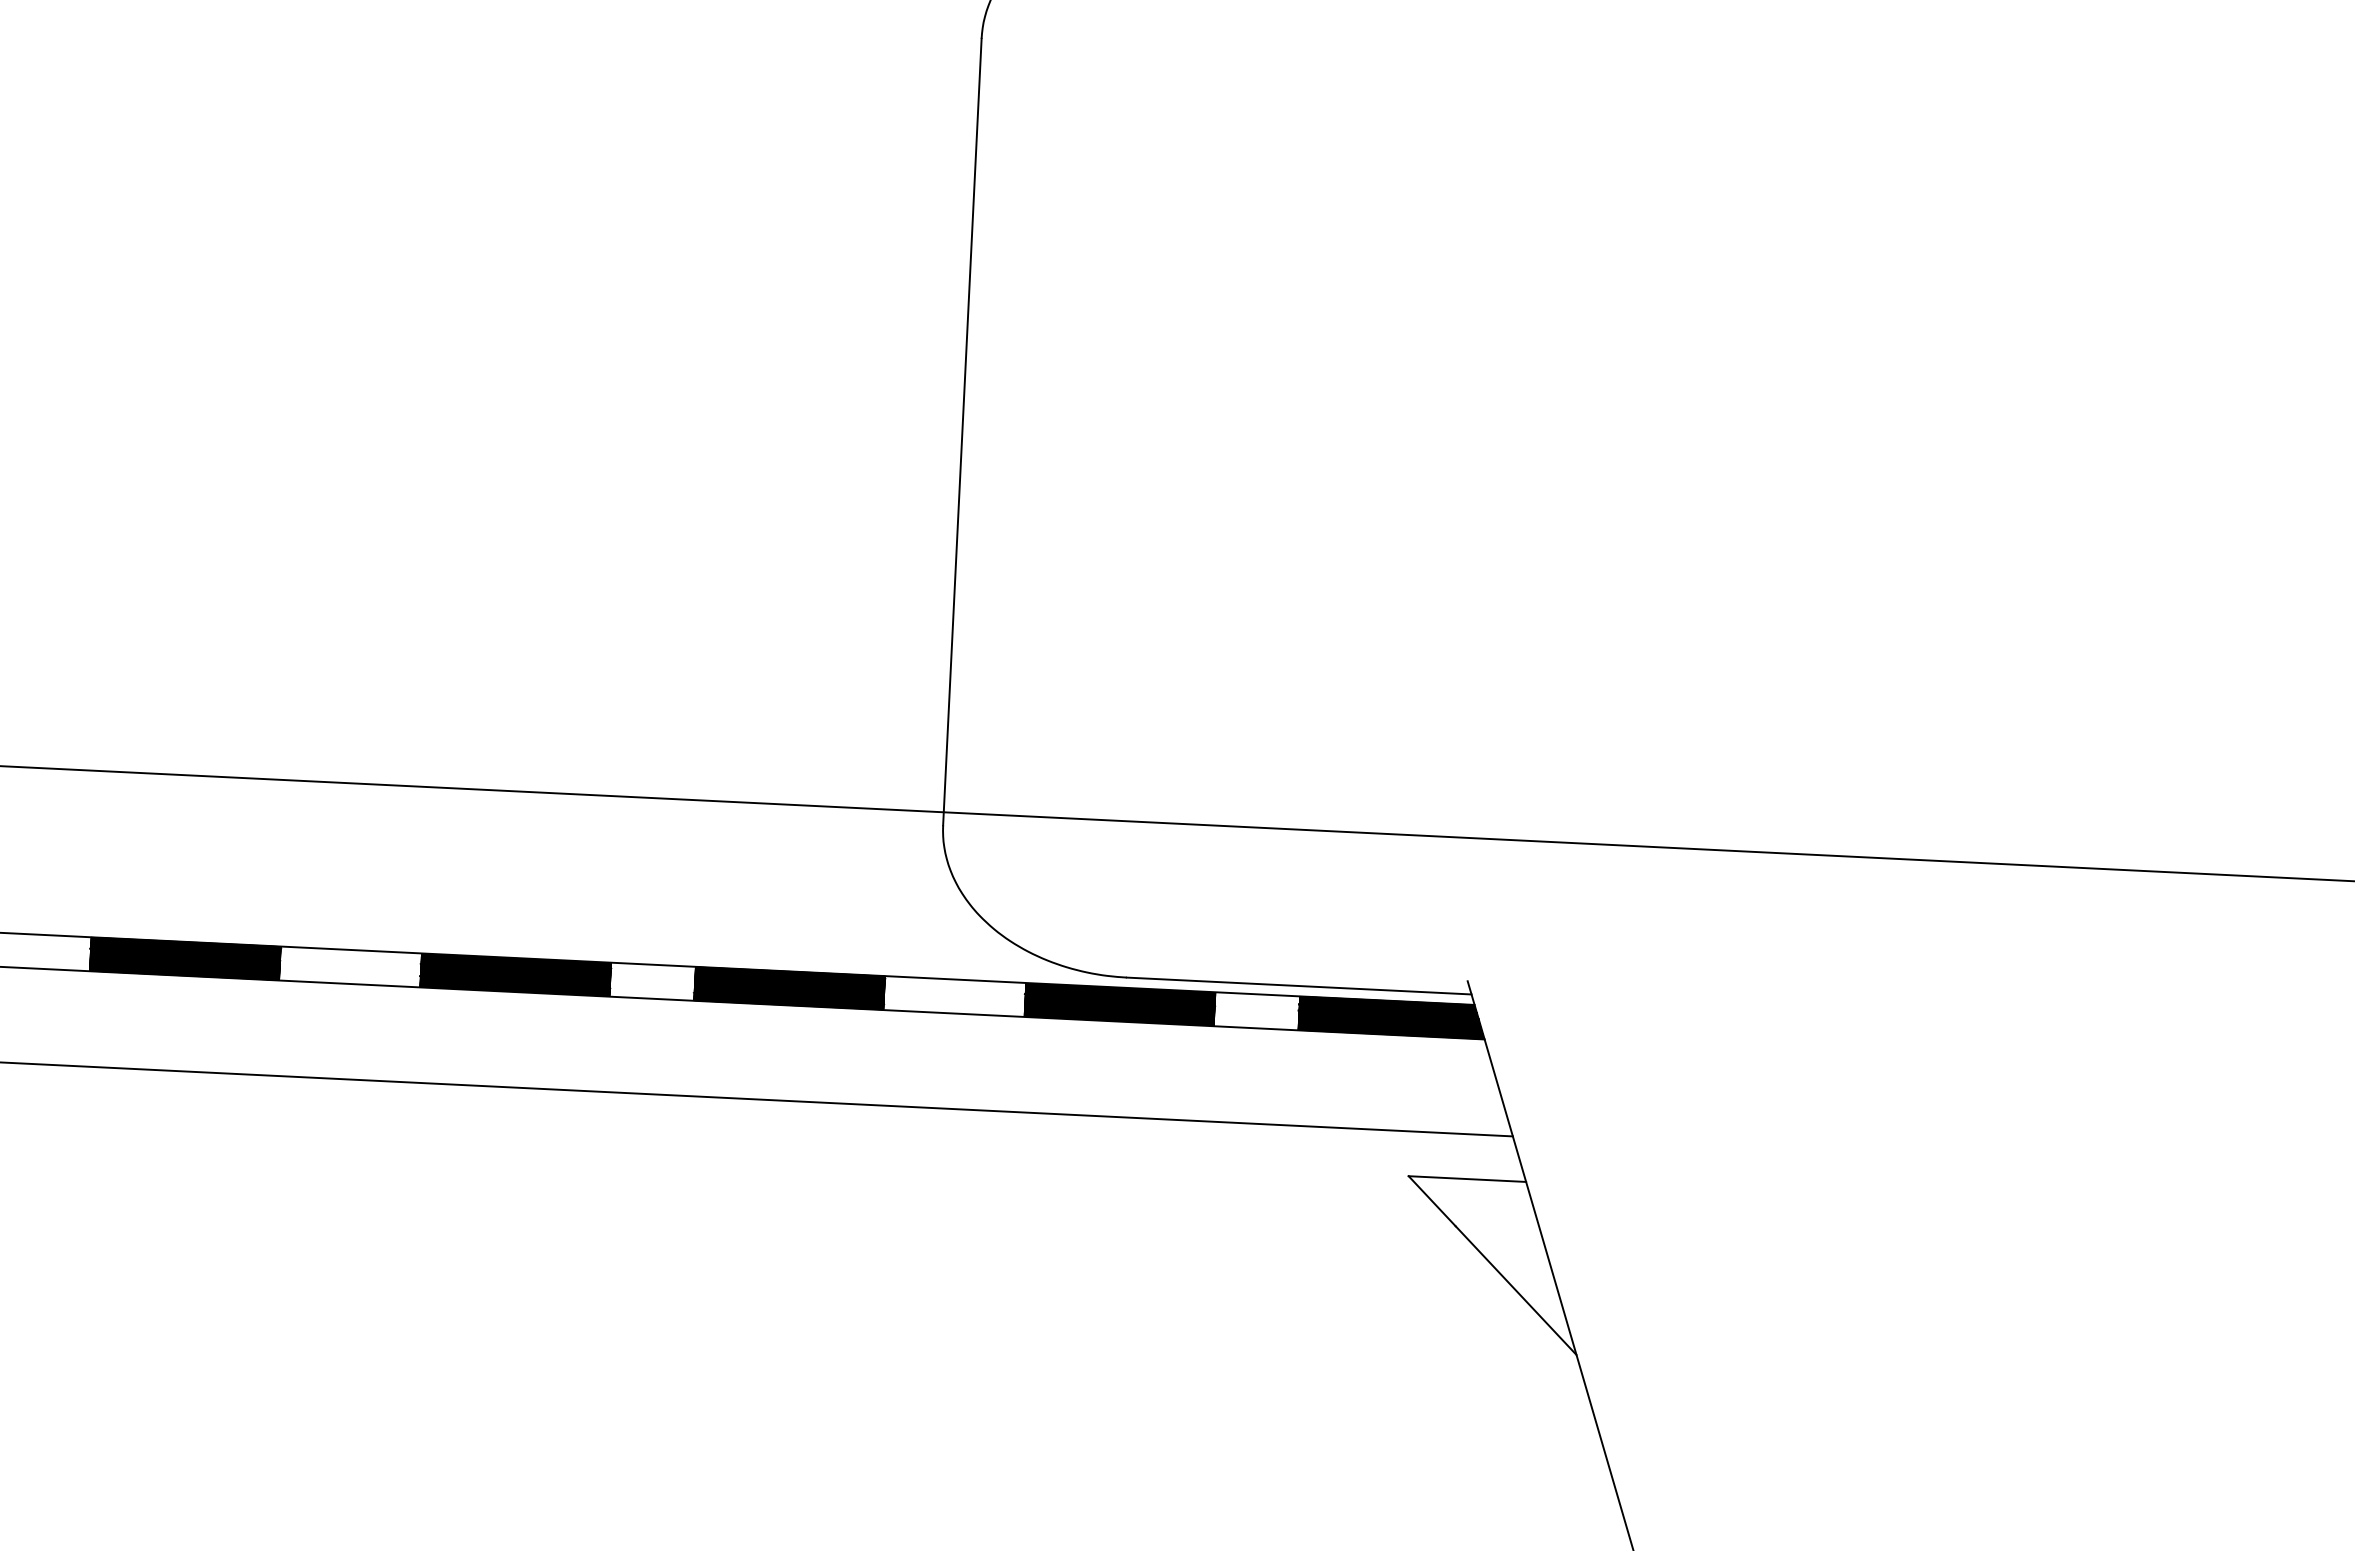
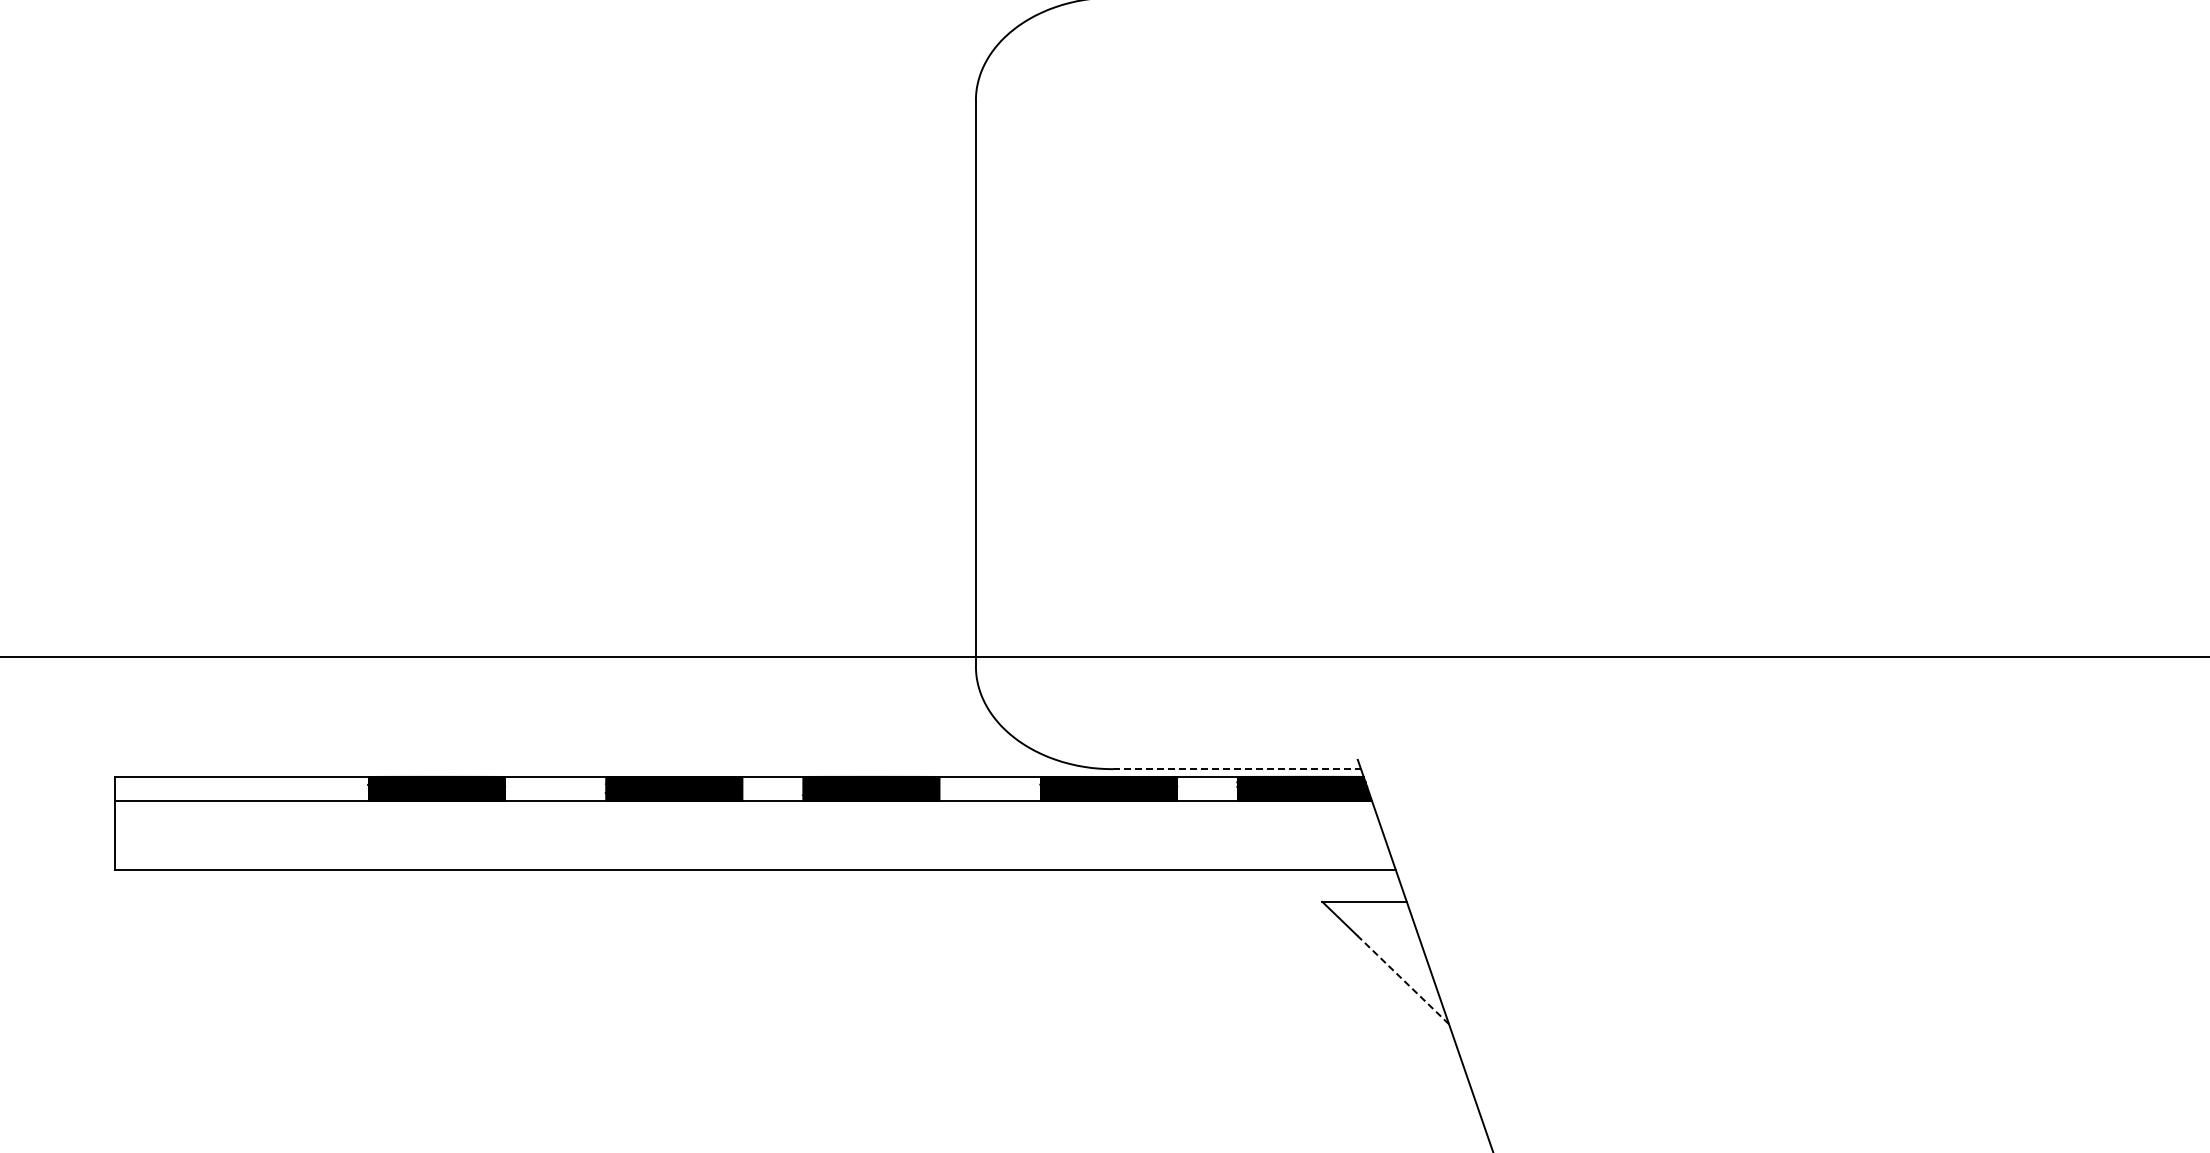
line: (1299, 986) -> (1237, 769), solid -> dashed
line: (1516, 1289) -> (1403, 979), solid -> dashed

